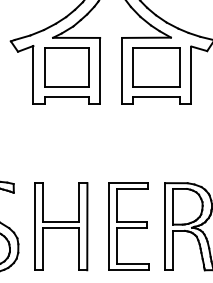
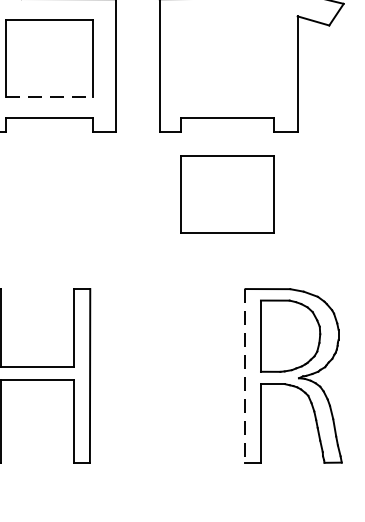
part: (156, 67) -> (228, 193), moved
line: (66, 87) -> (48, 98), solid -> dashed
part: (128, 226) -> (172, 375), removed
line: (165, 226) -> (246, 375), solid -> dashed

